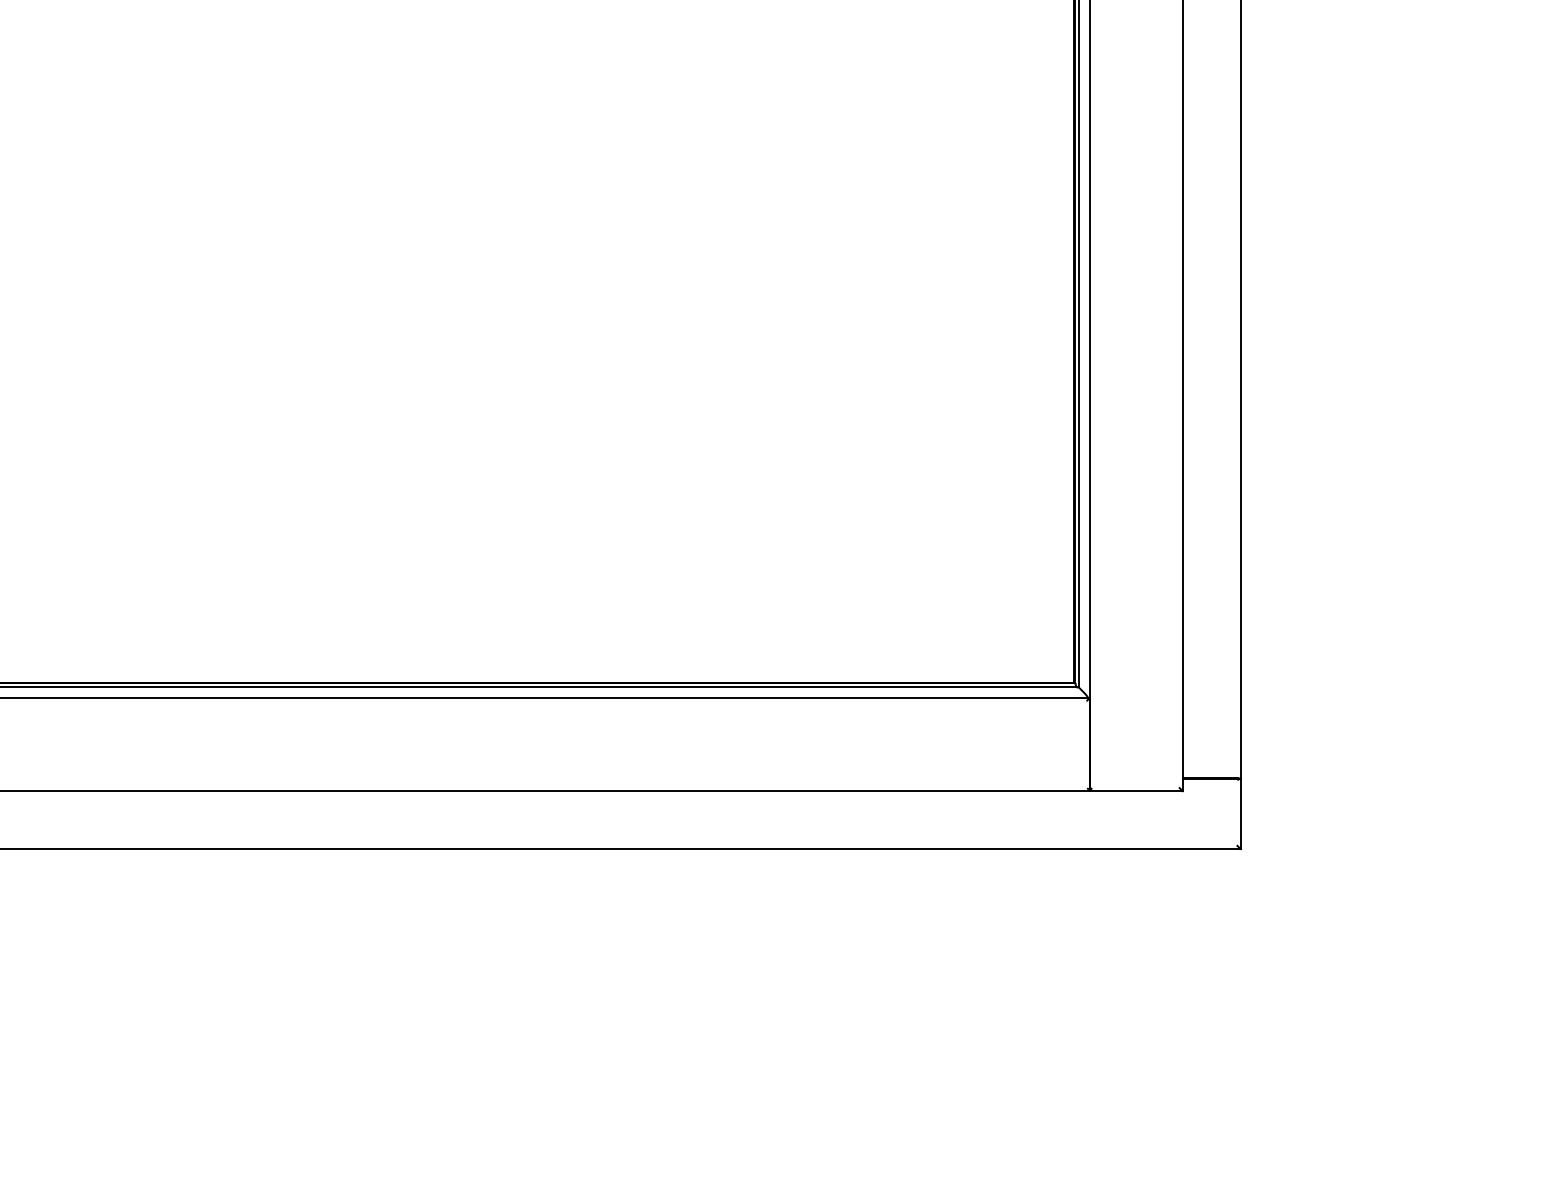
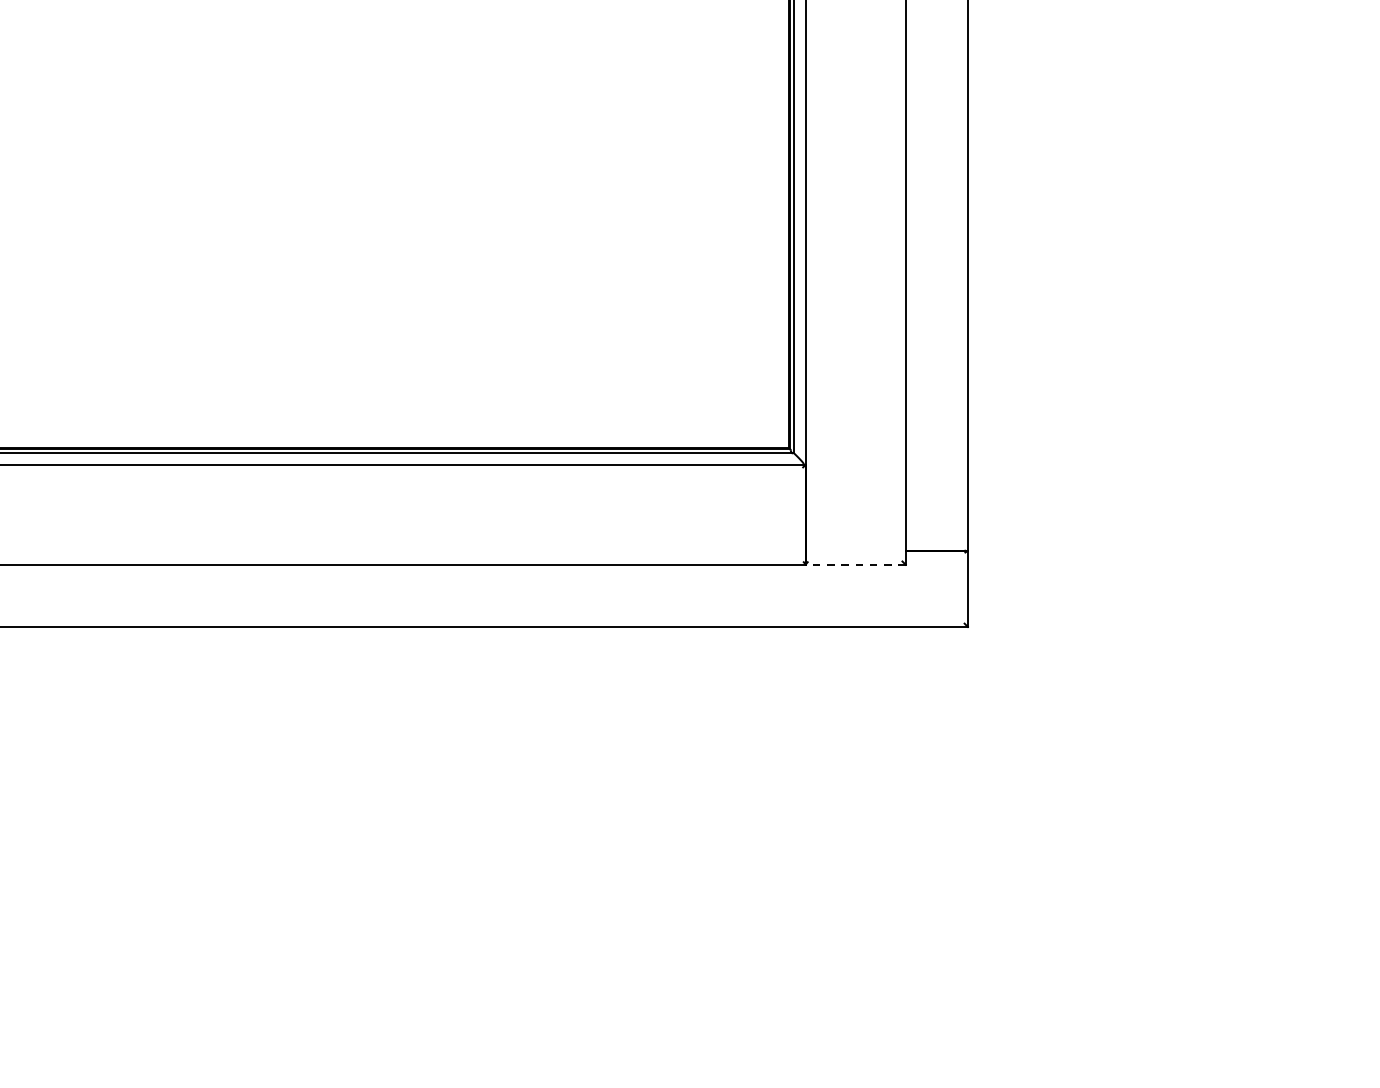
line: (1135, 791) -> (854, 565), solid -> dashed

